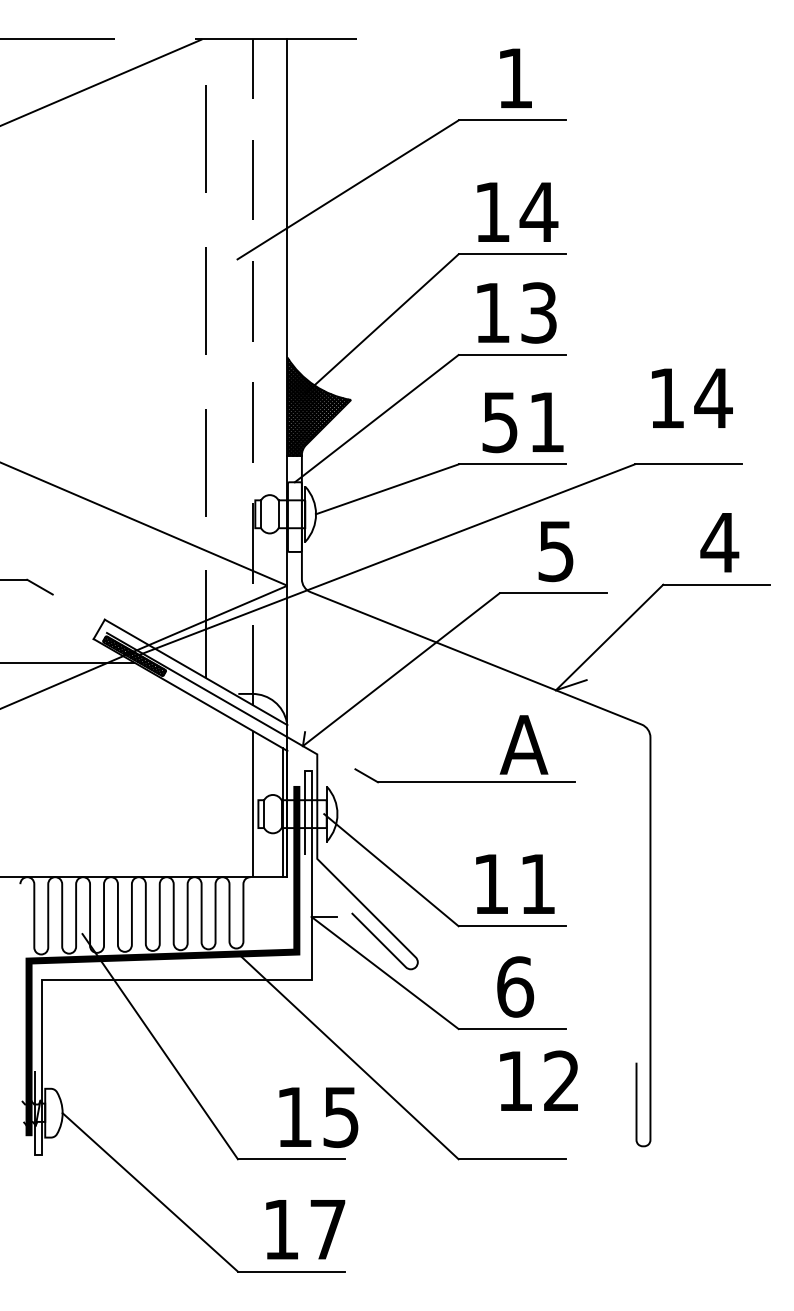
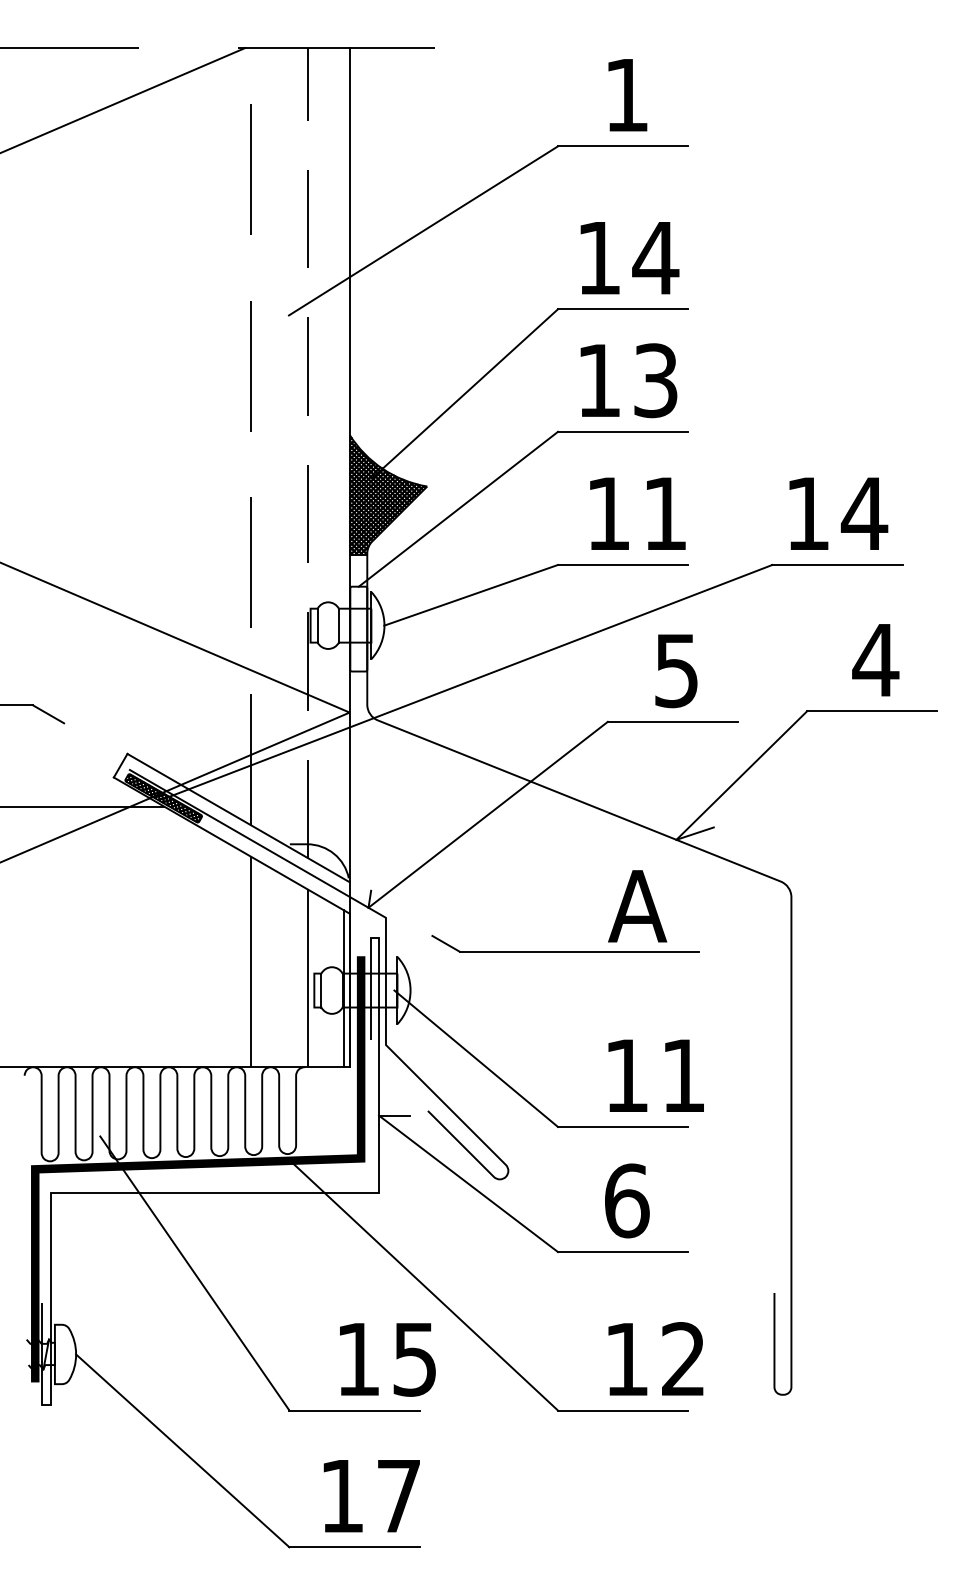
text: (692, 397) -> (838, 512), moved
text: (499, 422) -> (607, 513), 51 -> 11
line: (206, 790) -> (251, 961), added
text: (515, 883) -> (656, 1074), moved
text: (538, 1080) -> (655, 1358), moved

